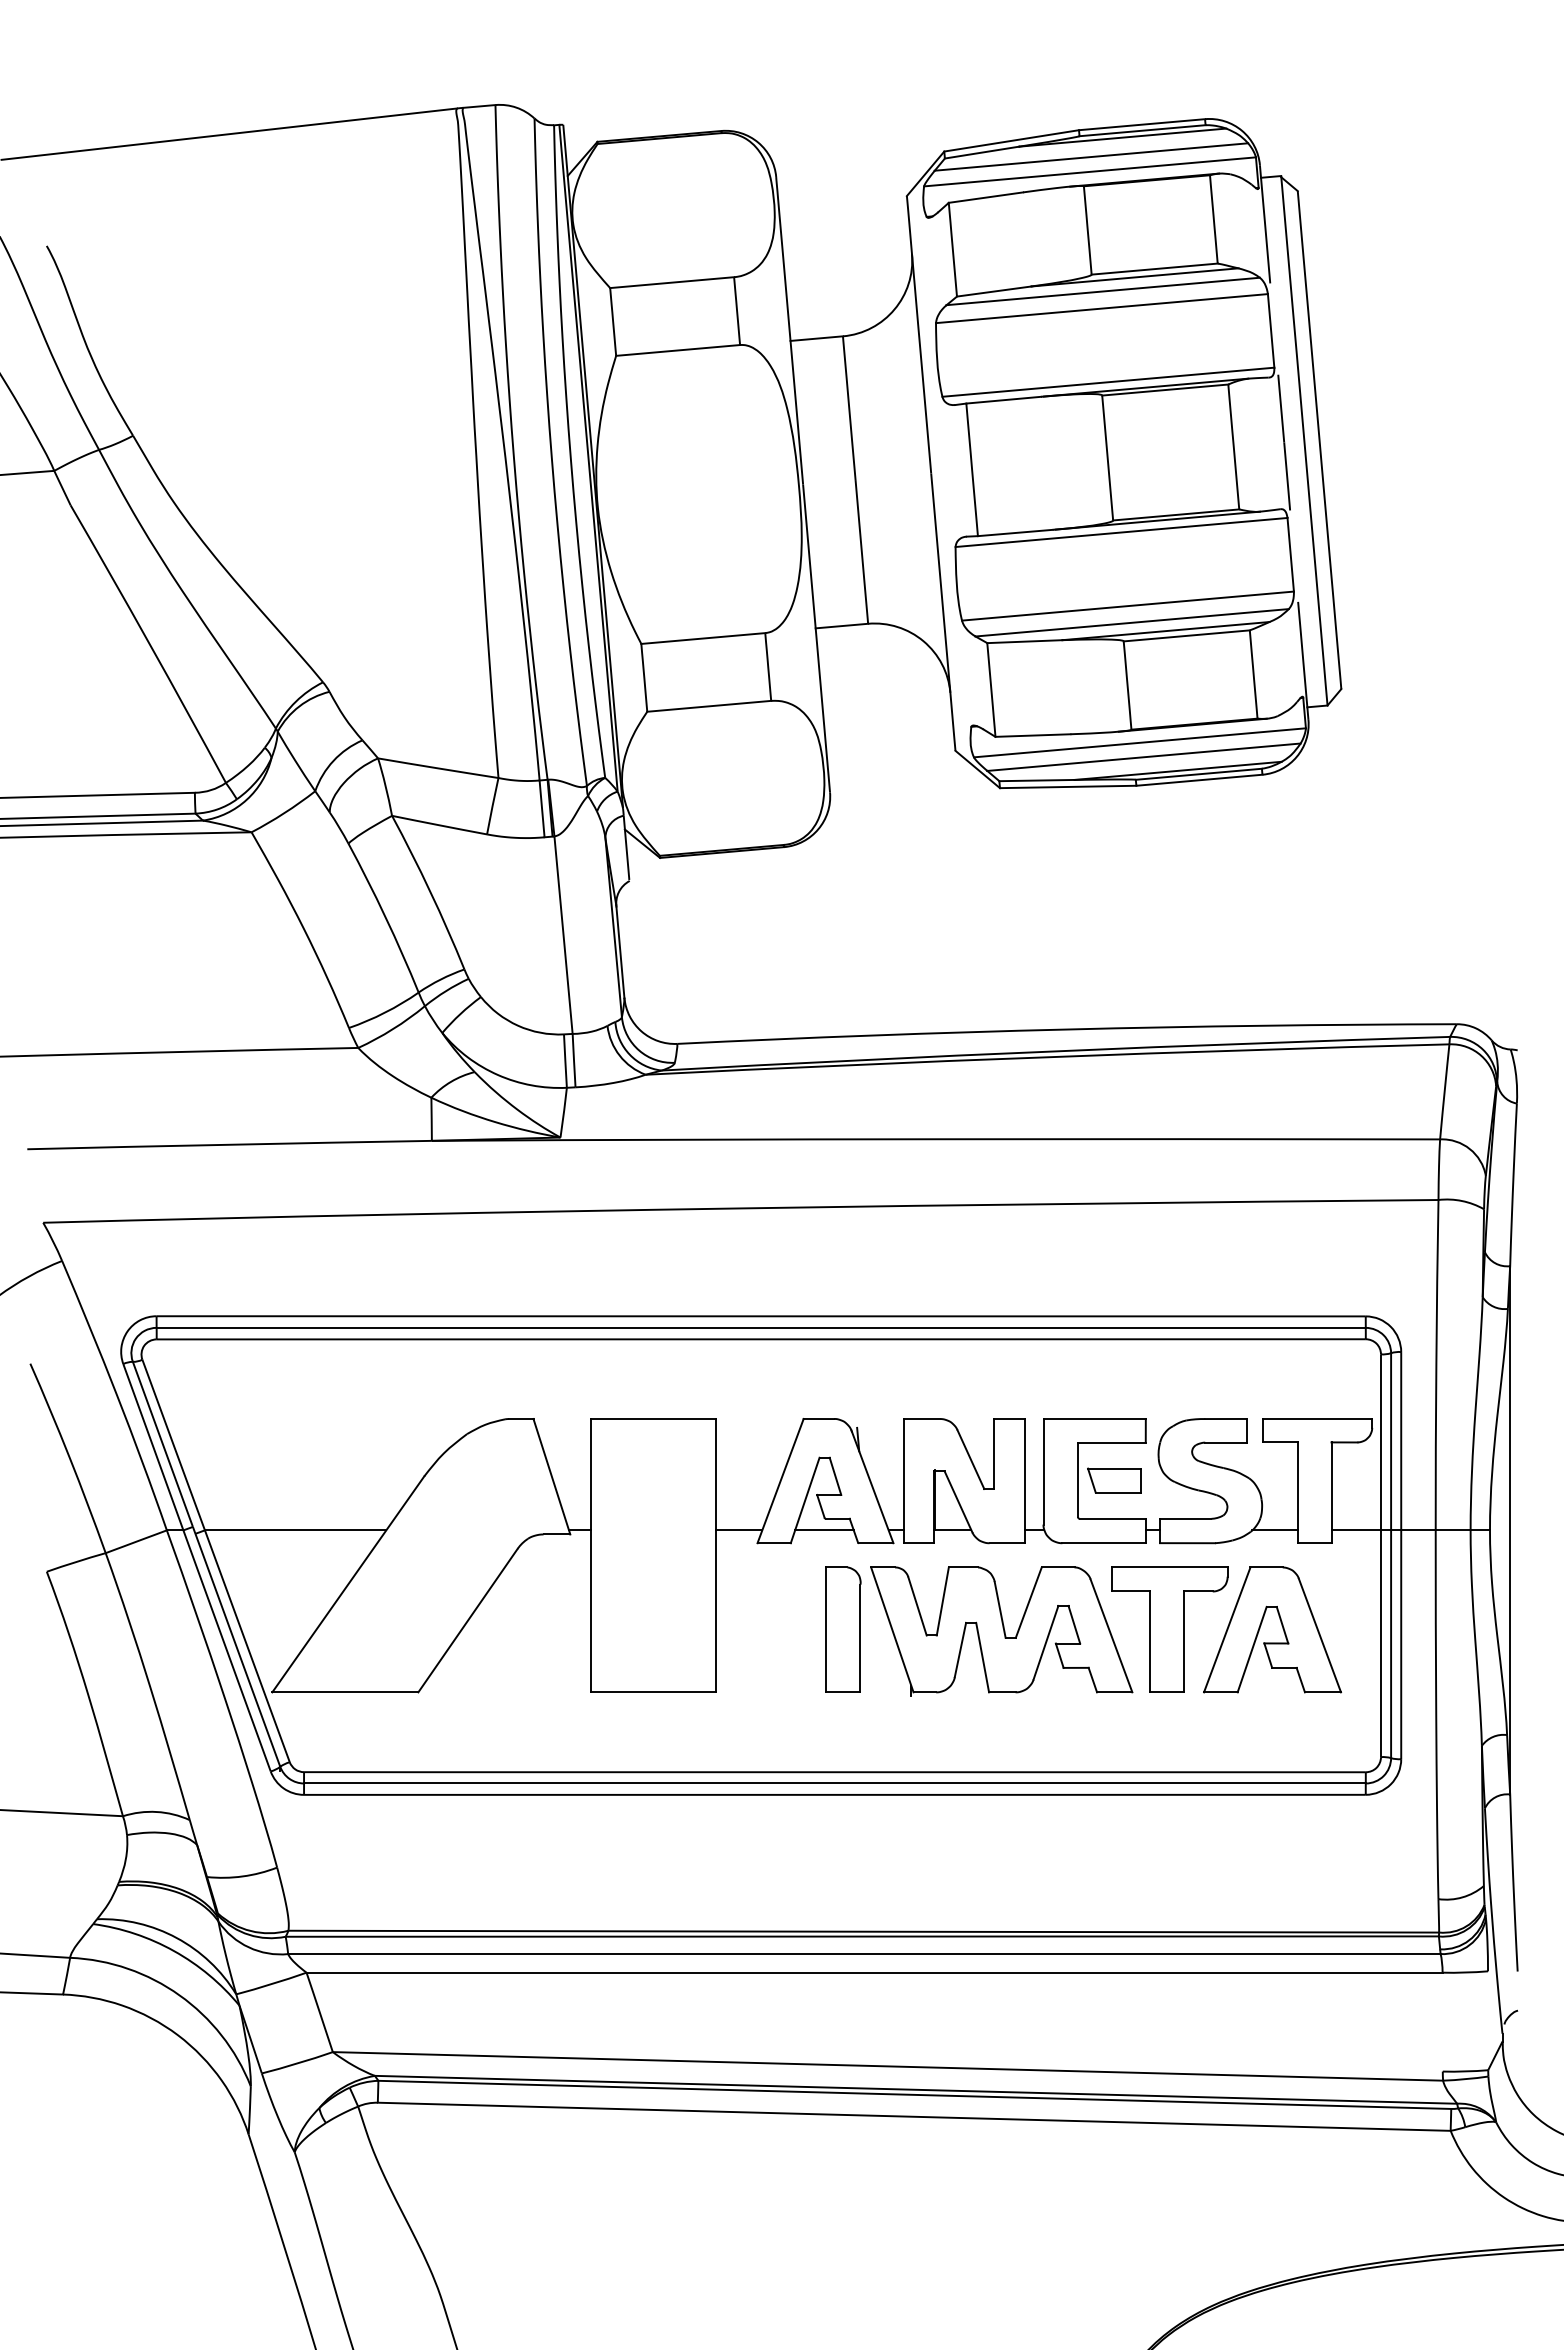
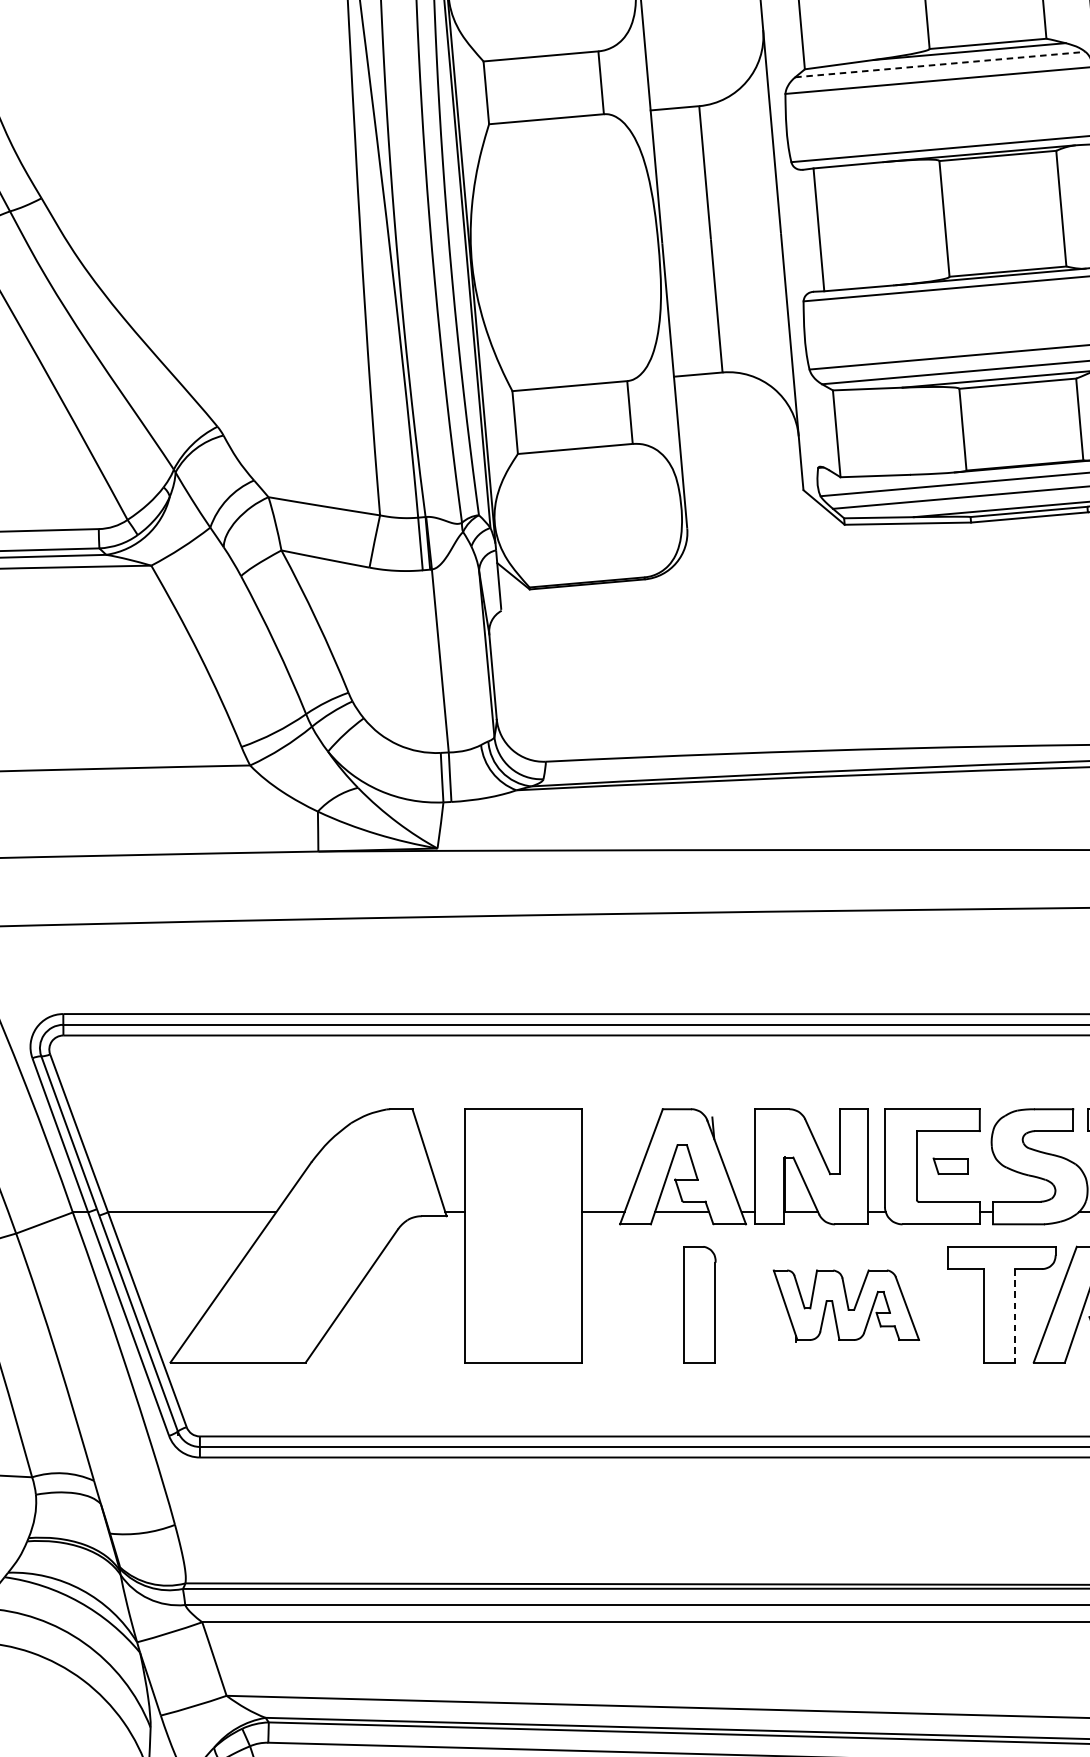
line: (1103, 291) -> (940, 64), solid -> dashed
part: (1114, 1480) -> (950, 1166), size x0.7
part: (1001, 1631) -> (846, 1306), size x0.6
line: (1184, 1642) -> (1015, 1316), solid -> dashed

